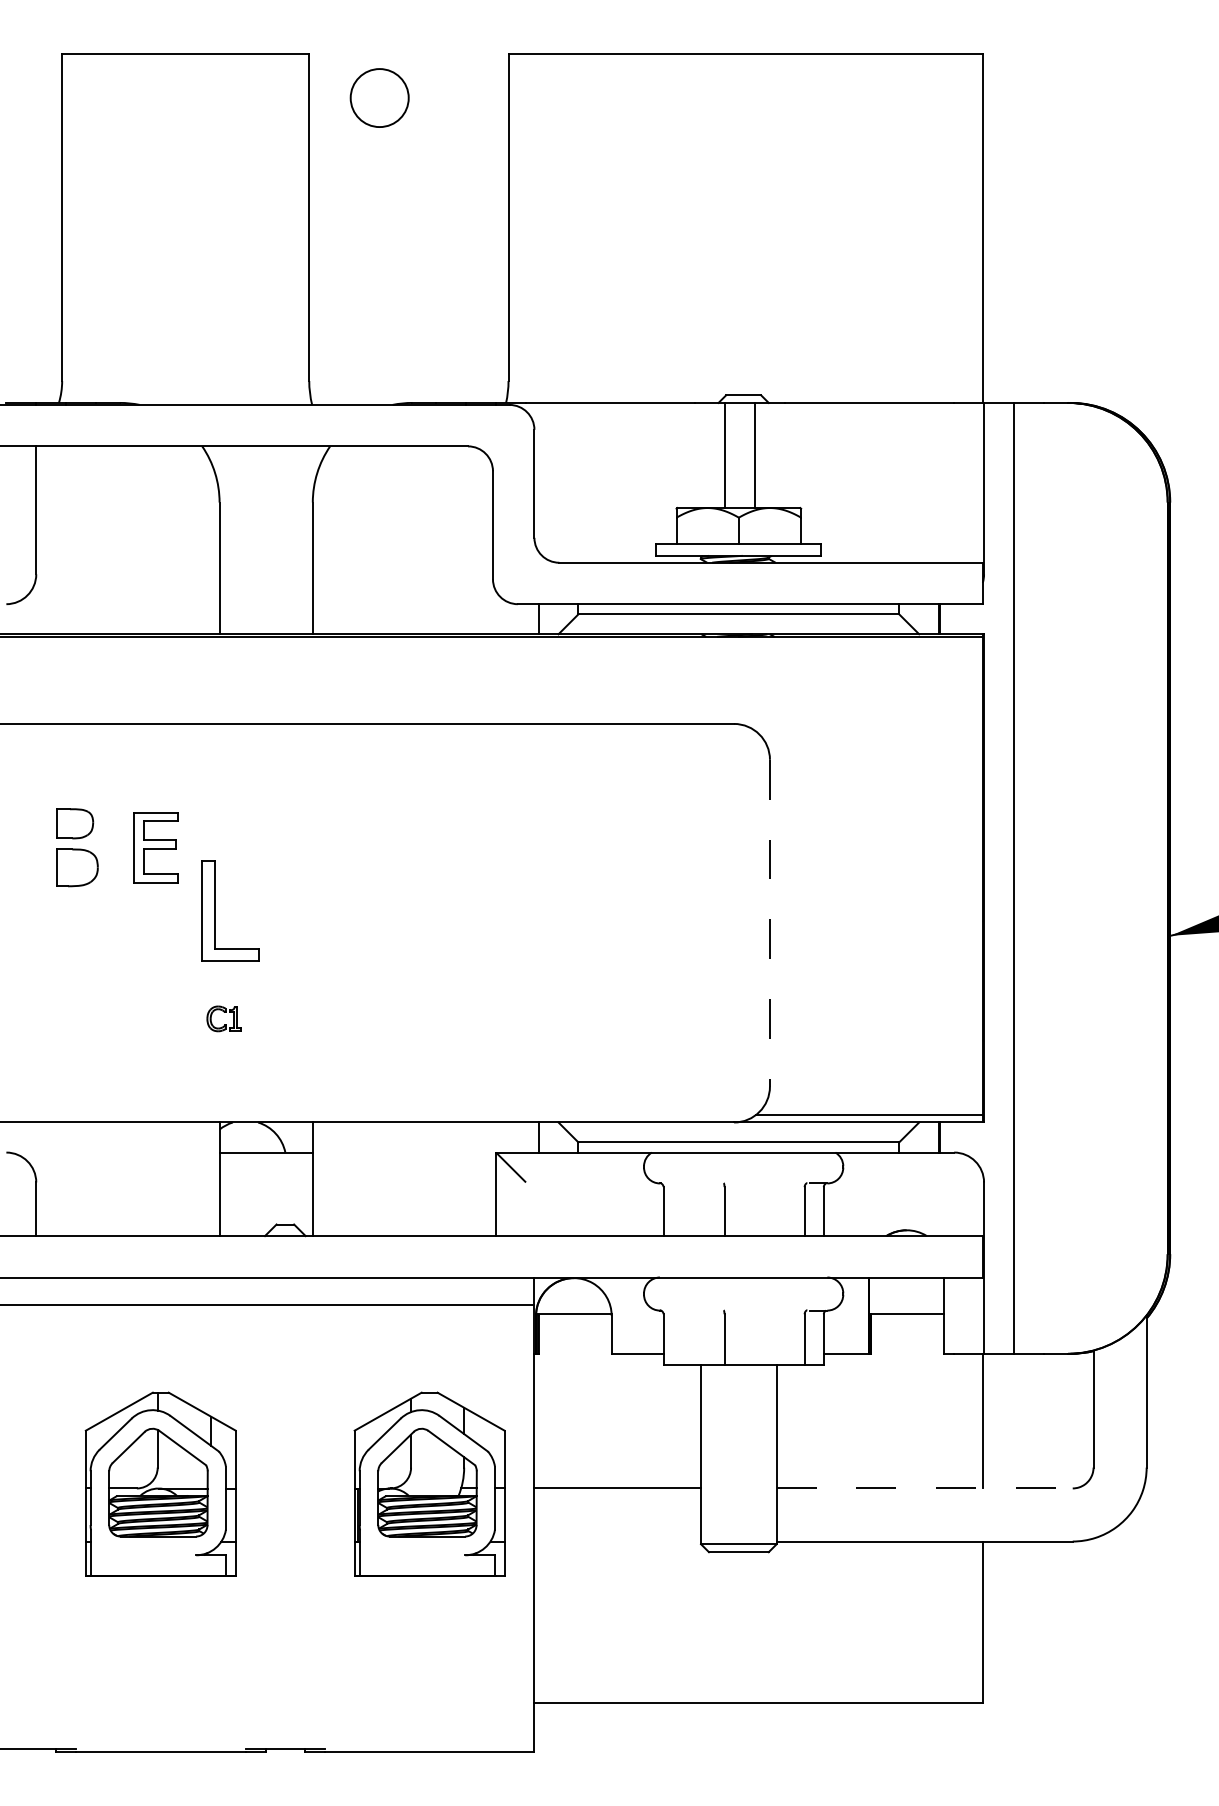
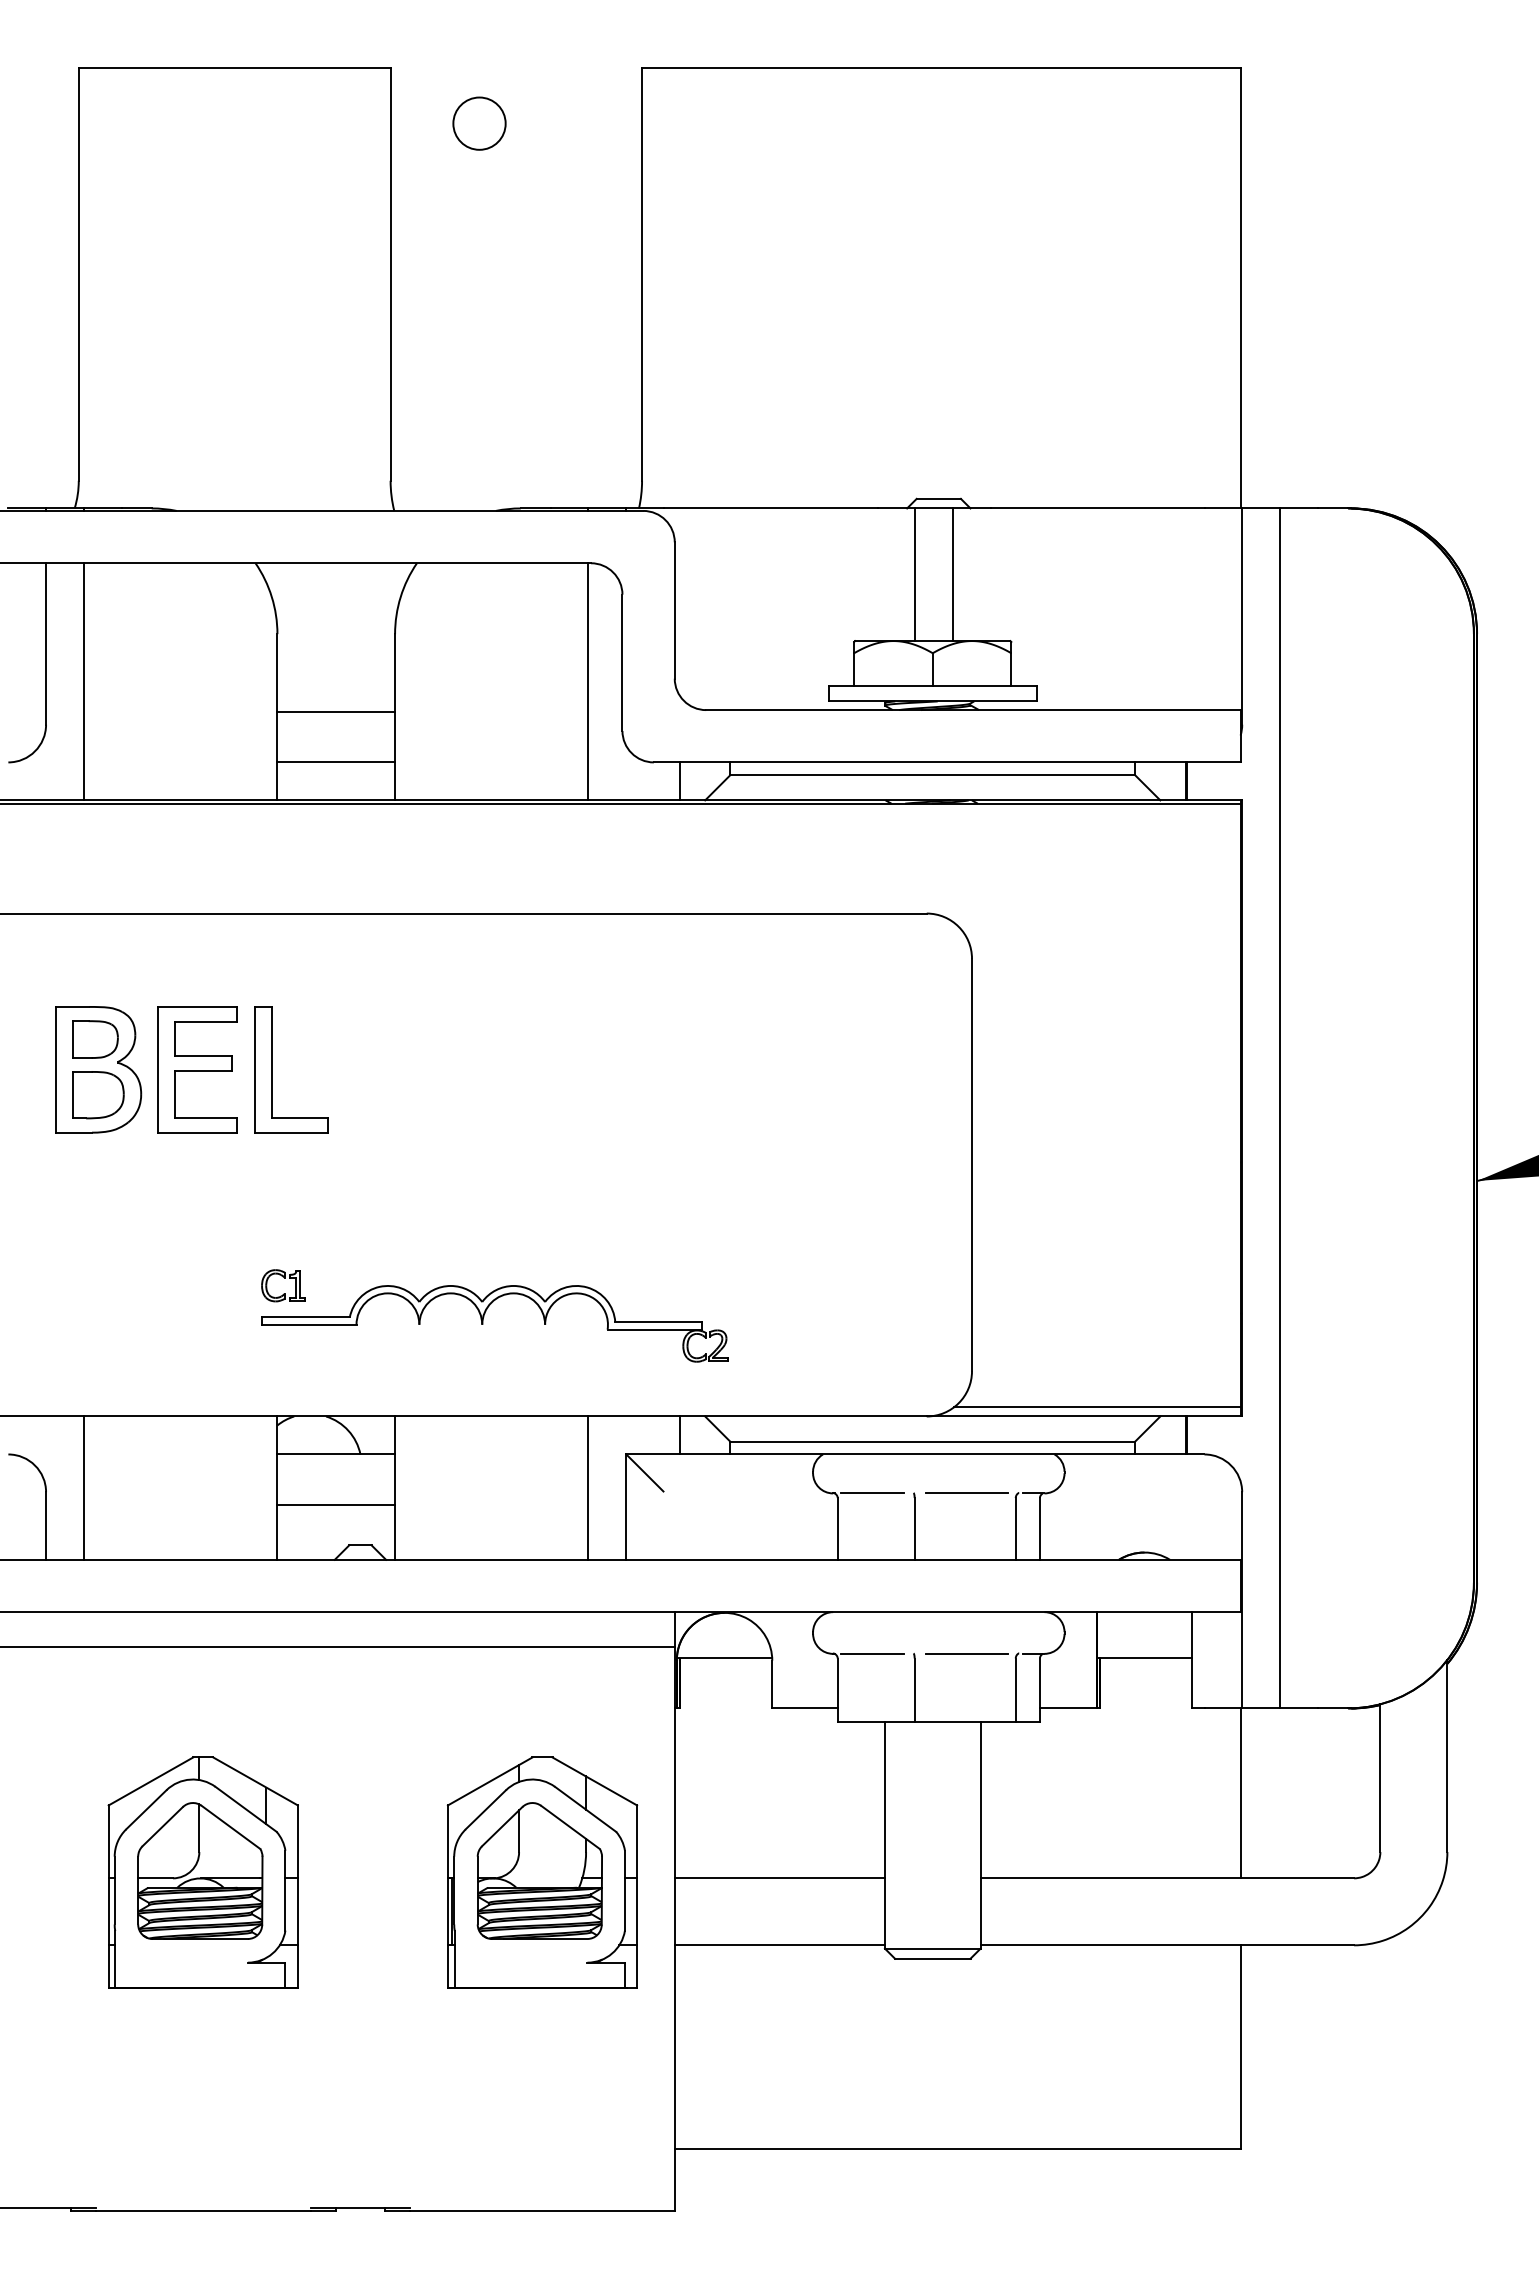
circle: (379, 97) -> (479, 123), size x0.71
line: (65, 540) -> (83, 681), added
line: (466, 540) -> (588, 681), added
line: (266, 564) -> (336, 712), added
line: (266, 604) -> (336, 762), added
part: (77, 847) -> (98, 1069), added
part: (156, 847) -> (197, 1069), size x1.43
part: (215, 910) -> (272, 1069), moved
line: (770, 923) -> (972, 1165), dashed -> solid
part: (382, 1048) -> (483, 1323), added
line: (65, 1178) -> (83, 1487), added
line: (466, 1178) -> (588, 1487), added
line: (691, 1183) -> (872, 1493), added
line: (765, 1183) -> (966, 1493), added
line: (266, 1192) -> (336, 1504), added
line: (691, 1310) -> (872, 1653), added
line: (765, 1310) -> (966, 1653), added
line: (924, 1488) -> (1167, 1878), dashed -> solid
line: (617, 1541) -> (779, 1945), added

